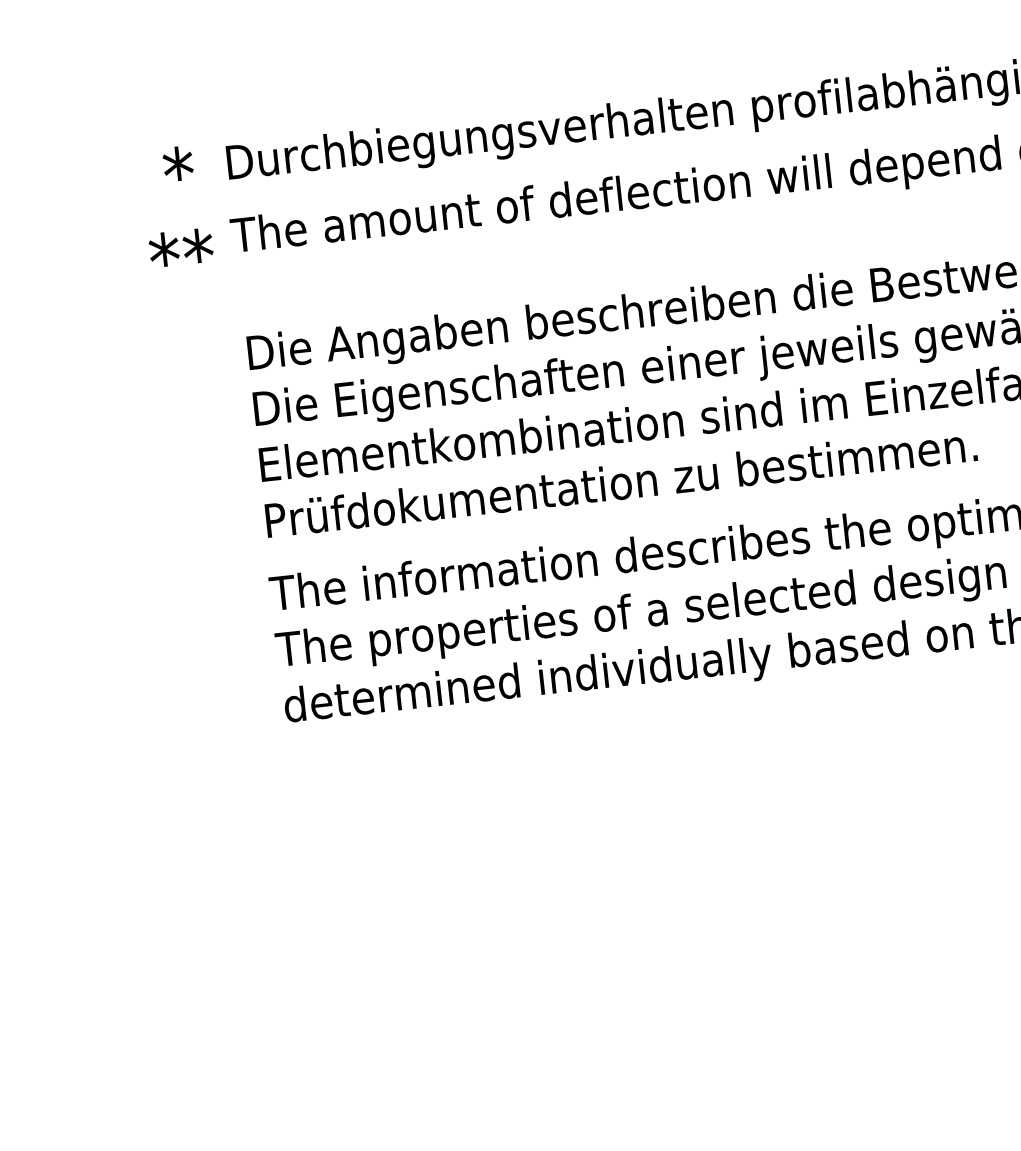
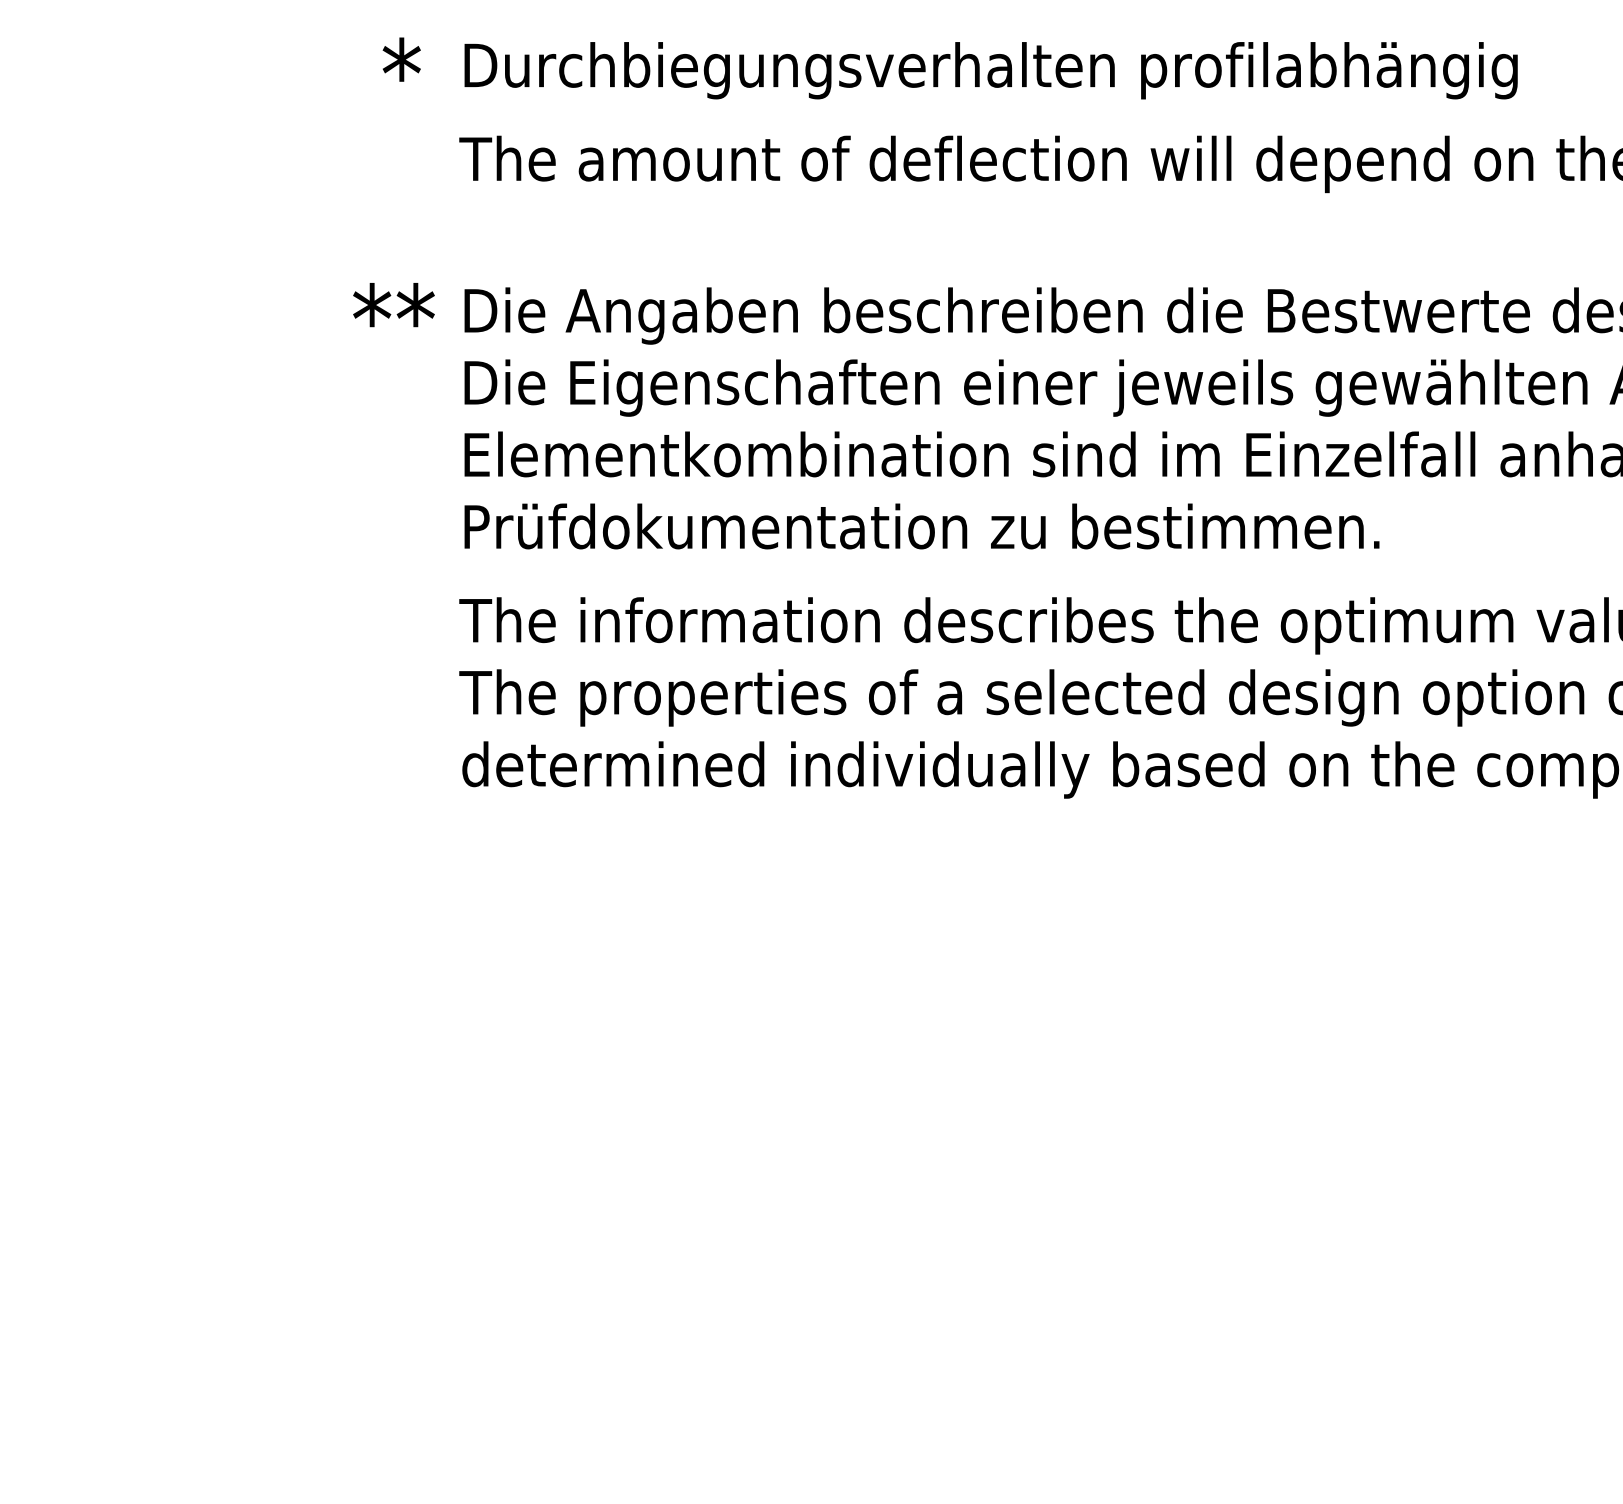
text: (180, 248) -> (393, 305), moved

